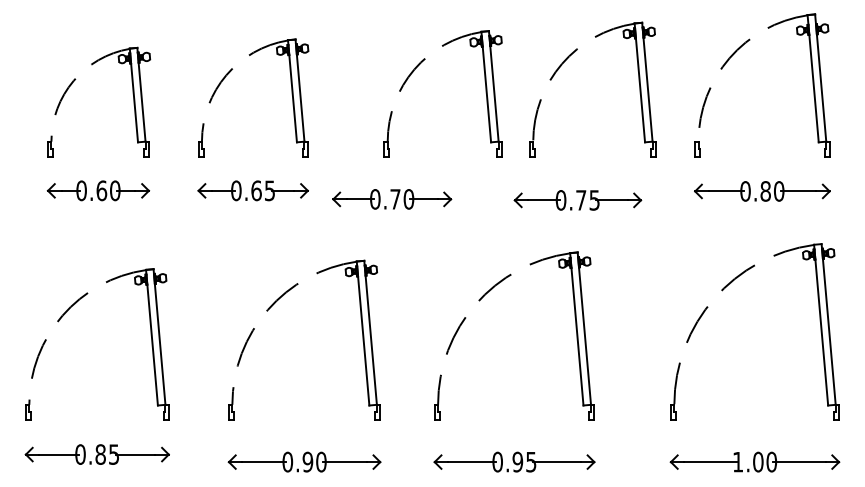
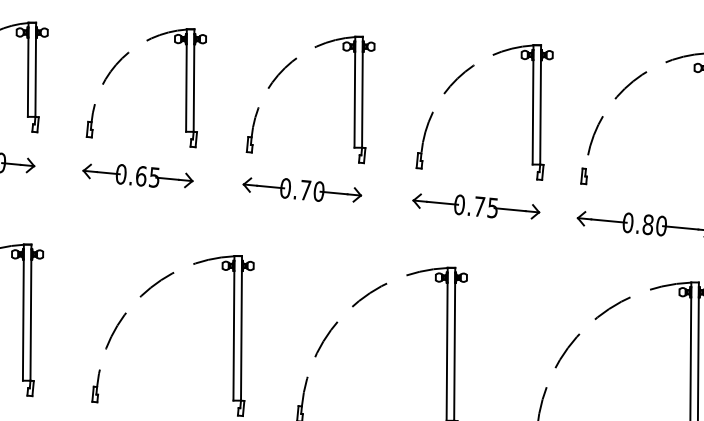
part: (414, 71) -> (284, 69), moved
part: (392, 199) -> (302, 190), moved
part: (577, 200) -> (475, 206), moved

